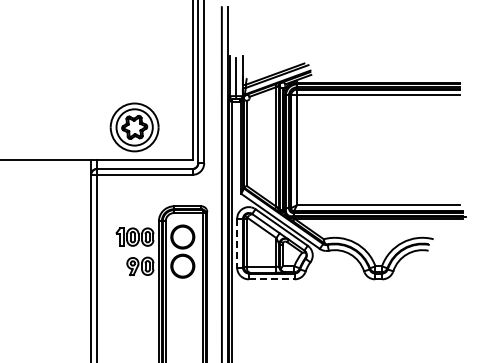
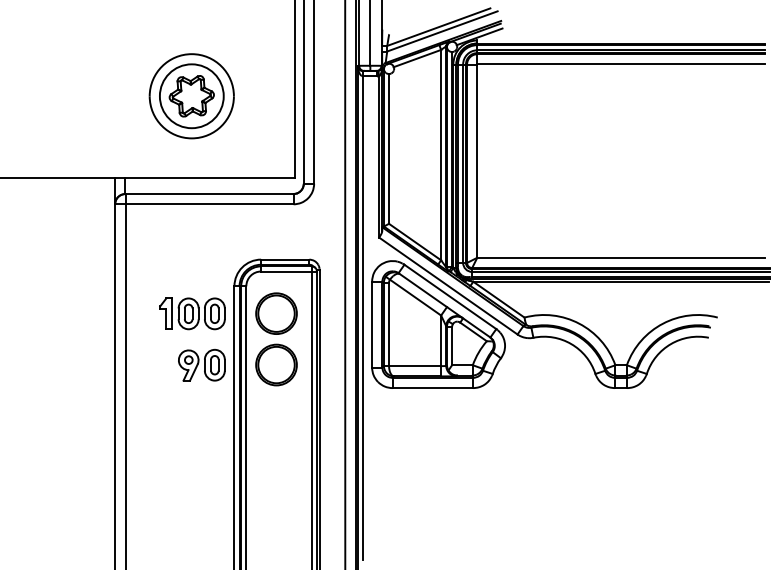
part: (134, 127) -> (191, 96), moved
line: (237, 243) -> (372, 325), dashed -> solid
line: (271, 279) -> (432, 388), dashed -> solid

